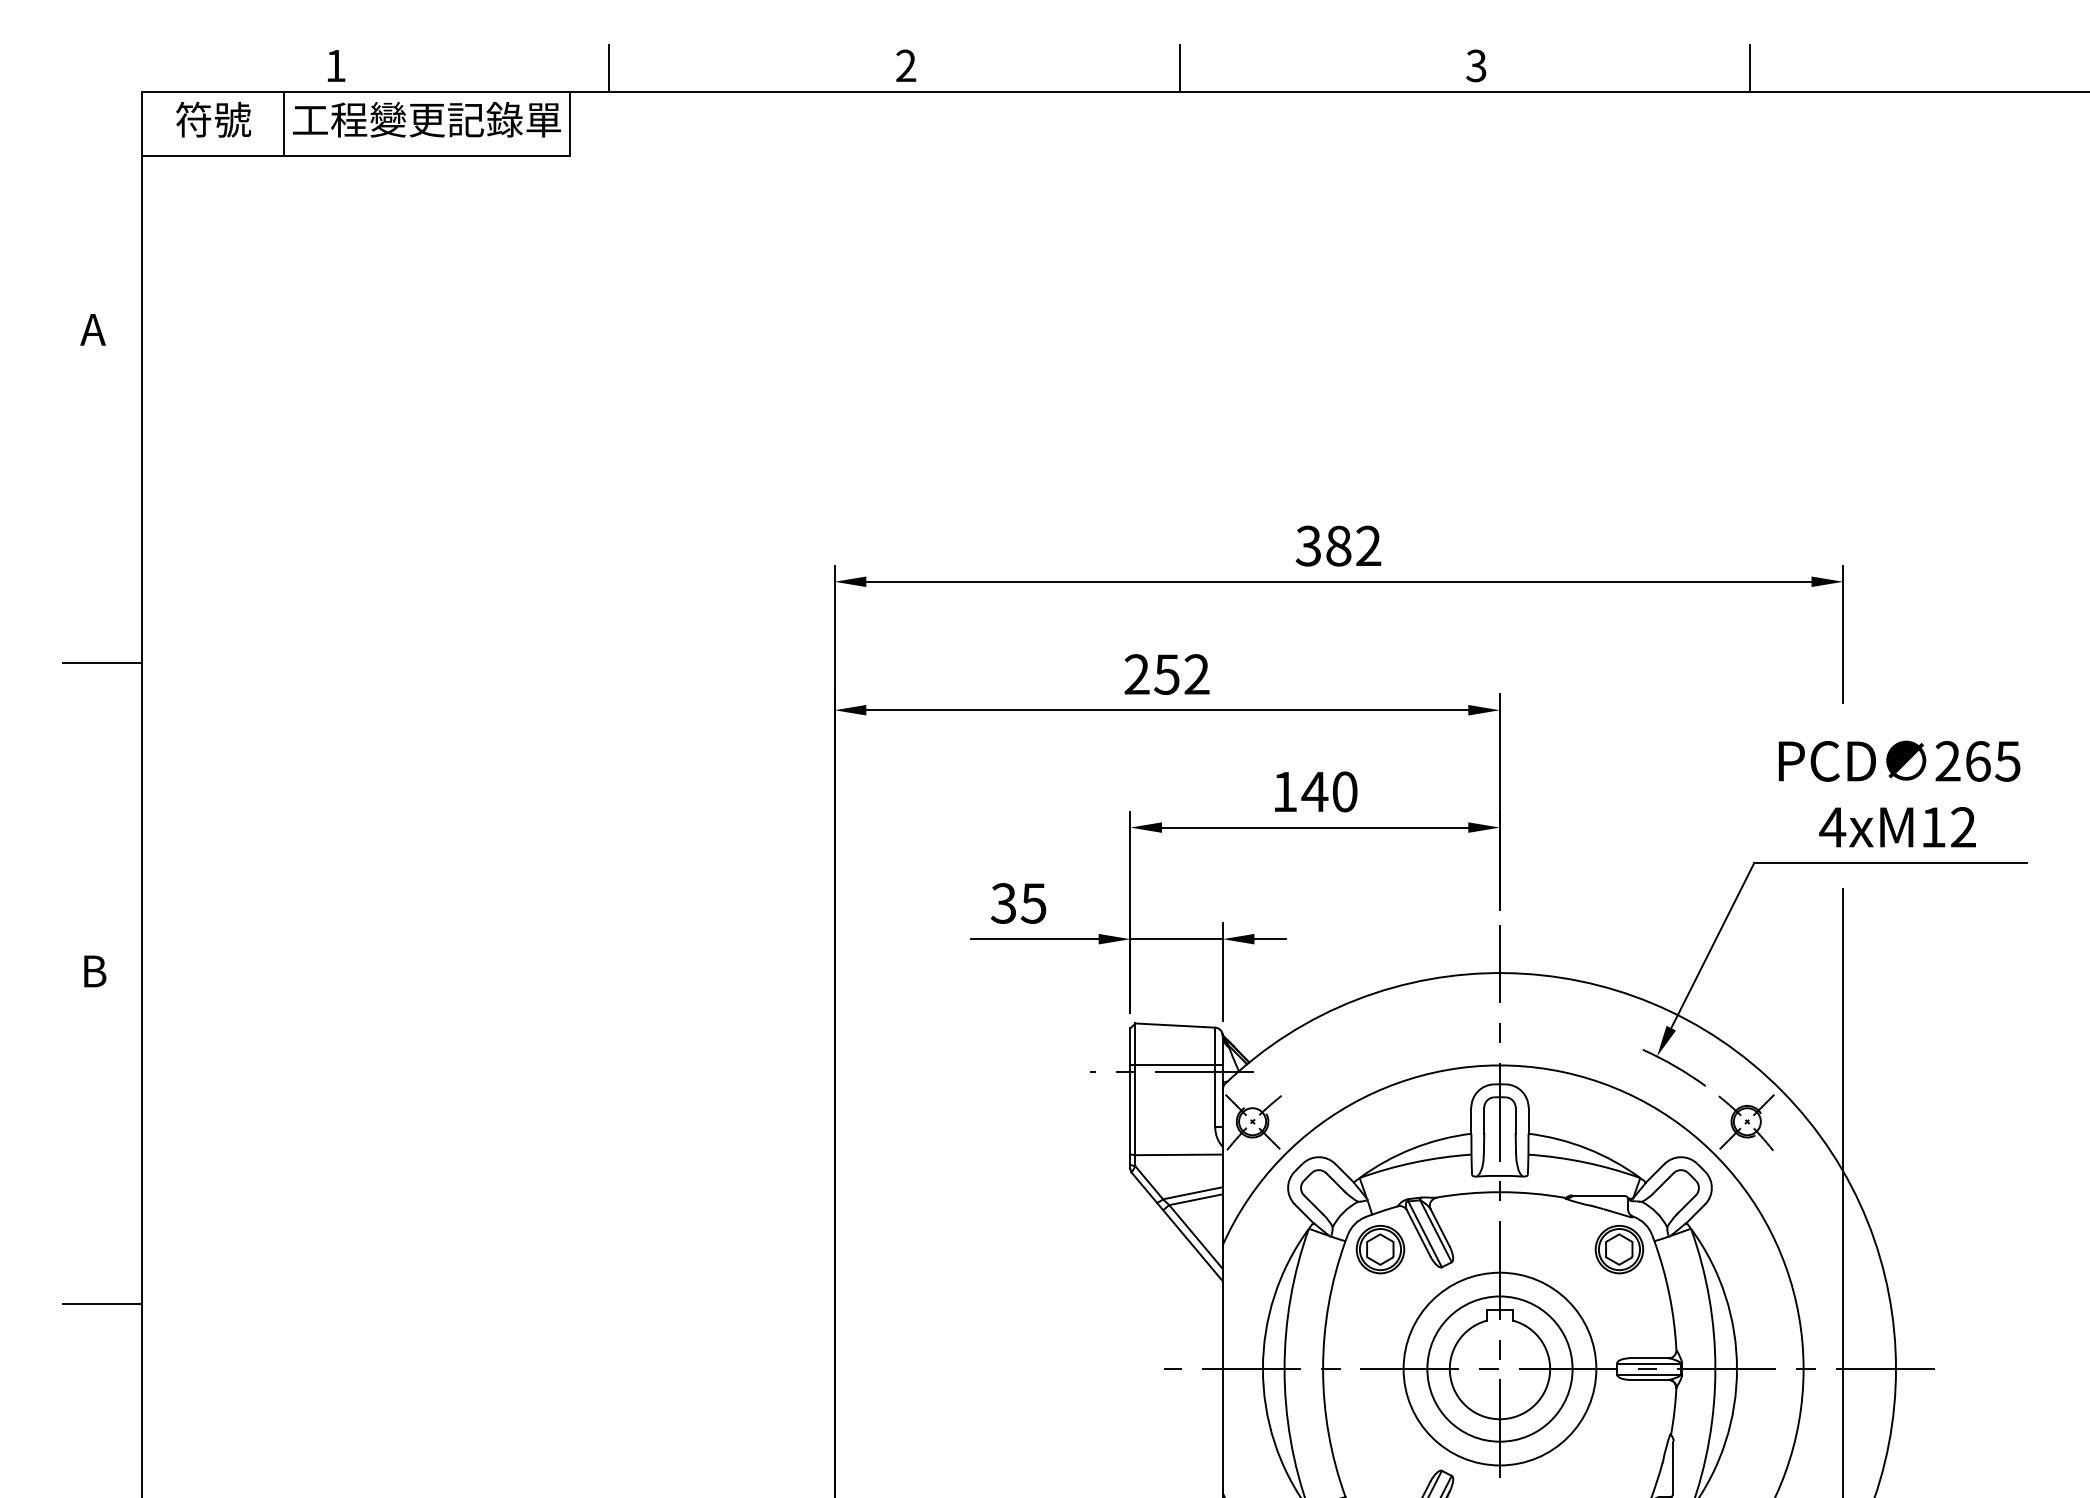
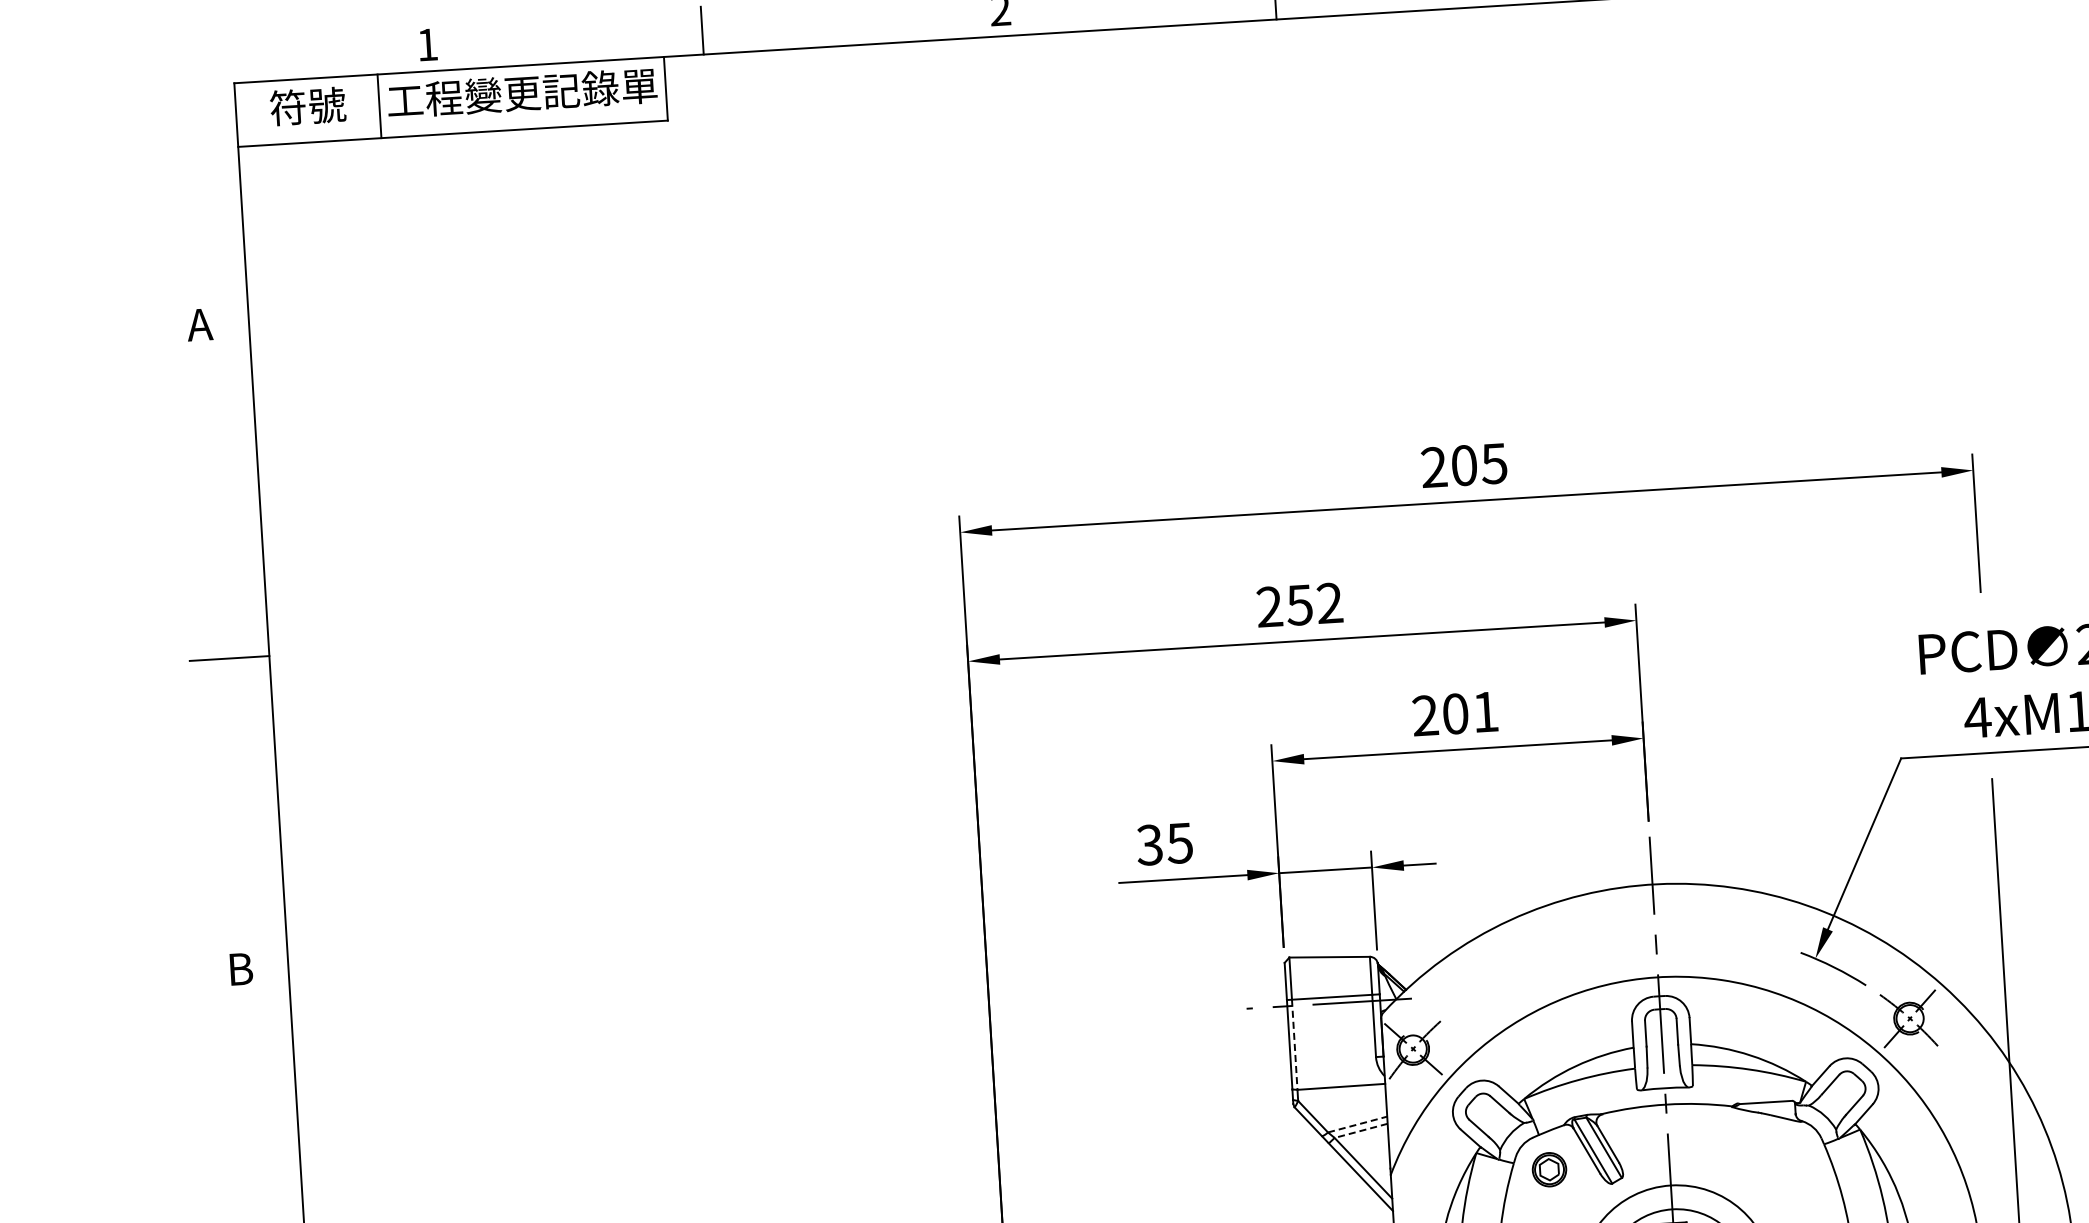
text: (1338, 545) -> (1464, 464), 382 -> 205
text: (1314, 791) -> (1455, 713), 140 -> 201
line: (1135, 1110) -> (1294, 1044), solid -> dashed
line: (1193, 1193) -> (1358, 1124), solid -> dashed
line: (1195, 1199) -> (1360, 1130), solid -> dashed
part: (1380, 1249) -> (1549, 1169), size x0.7
part: (1619, 1249) -> (1789, 1154), removed

